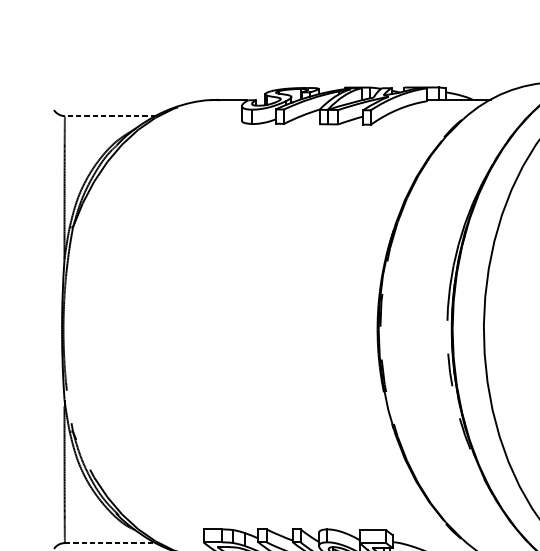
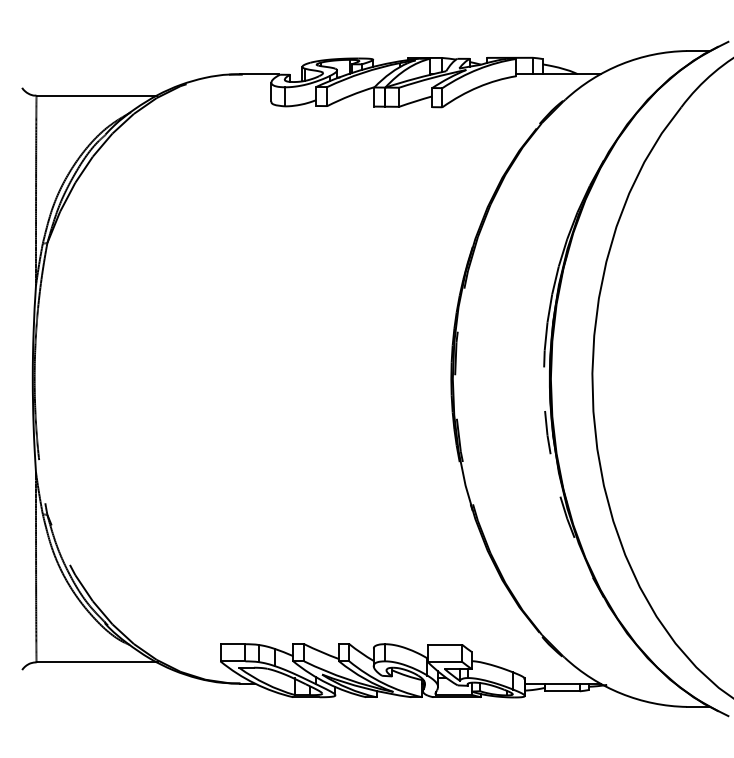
line: (110, 115) -> (96, 95), dashed -> solid
line: (110, 543) -> (97, 662), dashed -> solid

